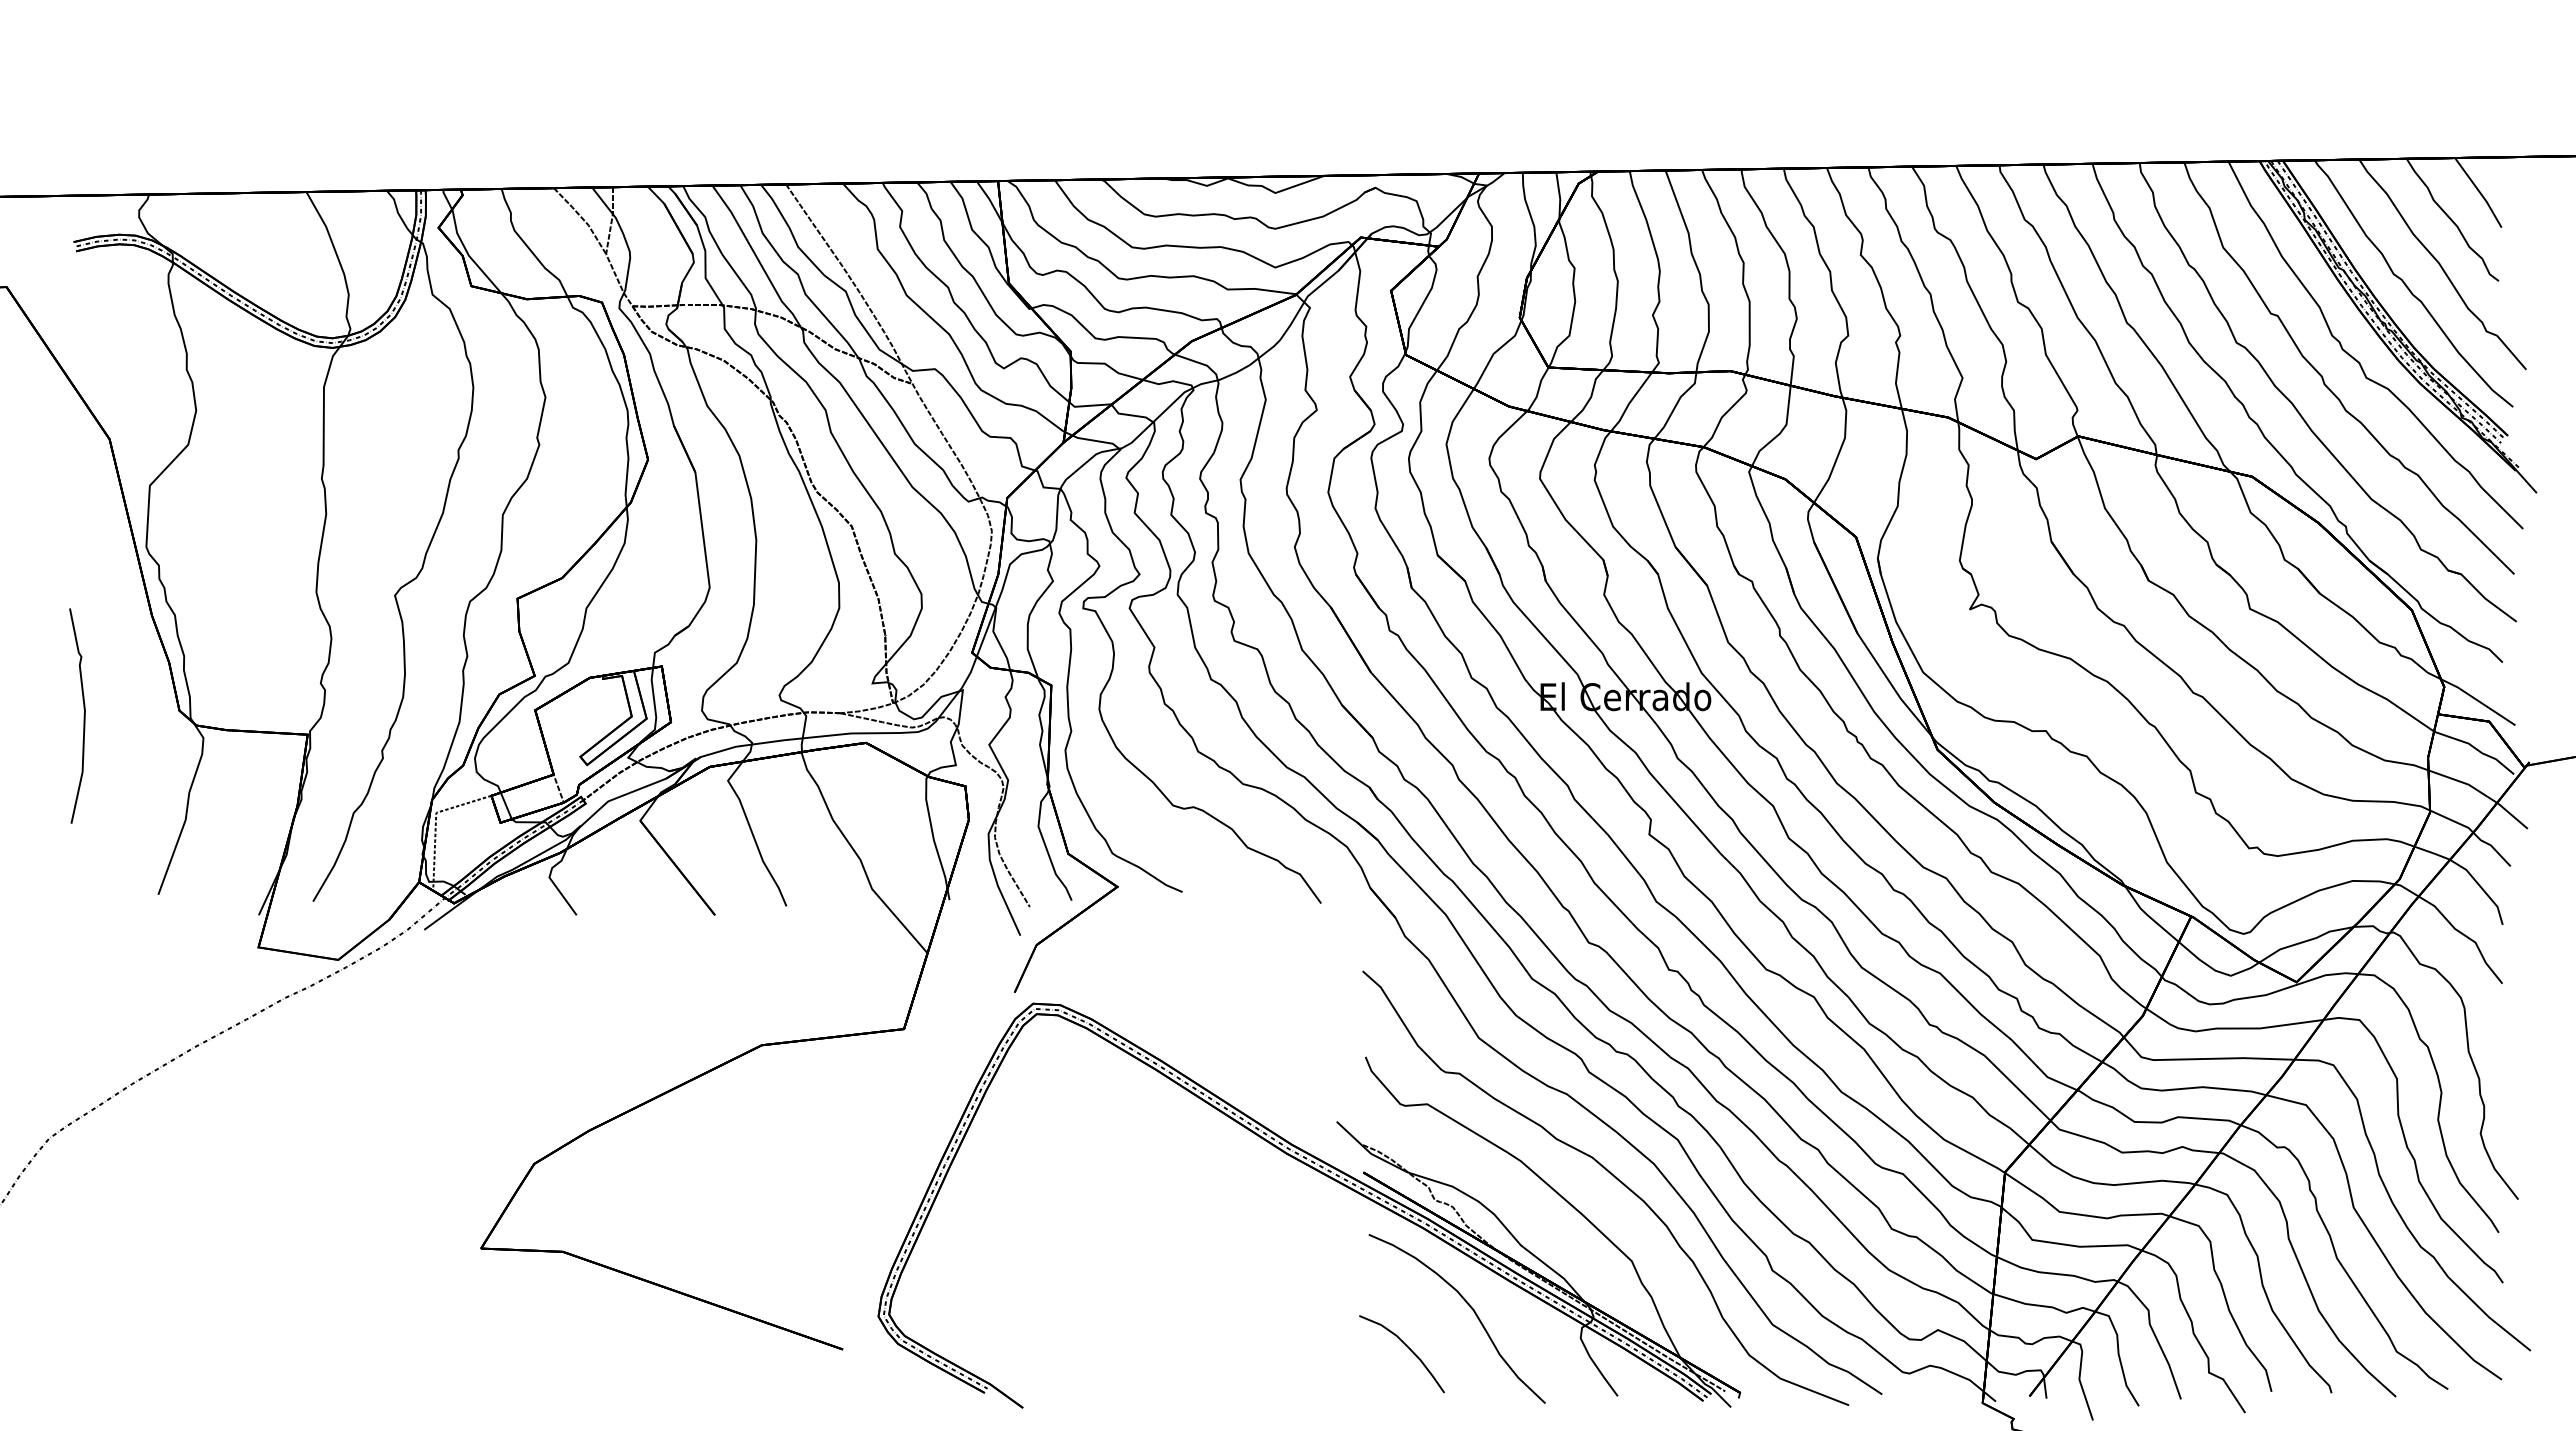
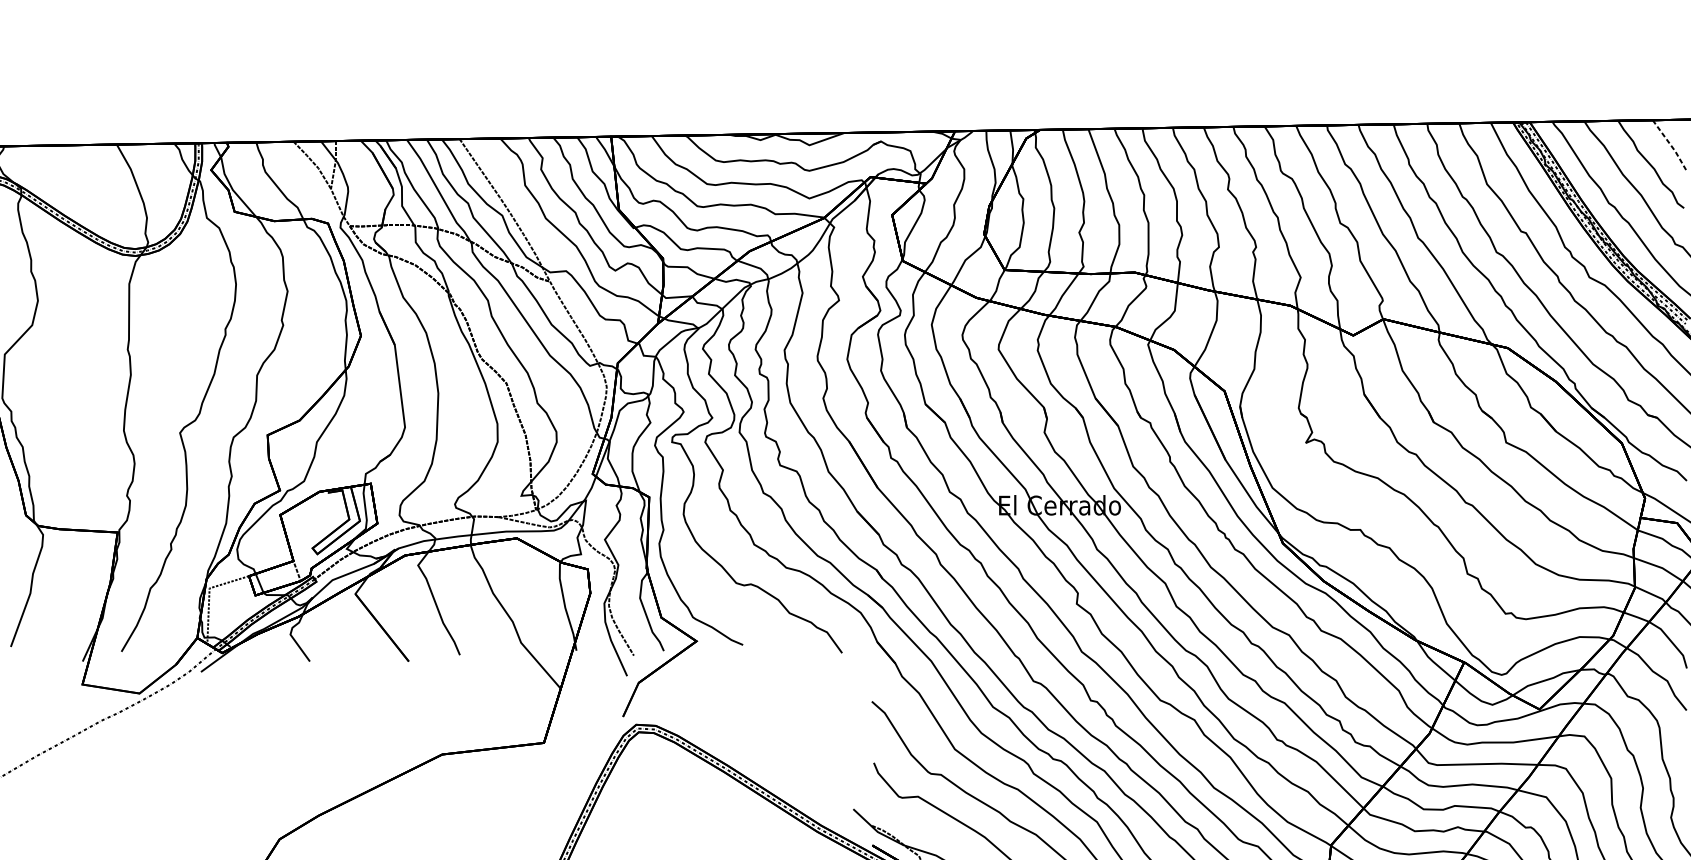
line: (2480, 192) -> (1670, 144), solid -> dashed

